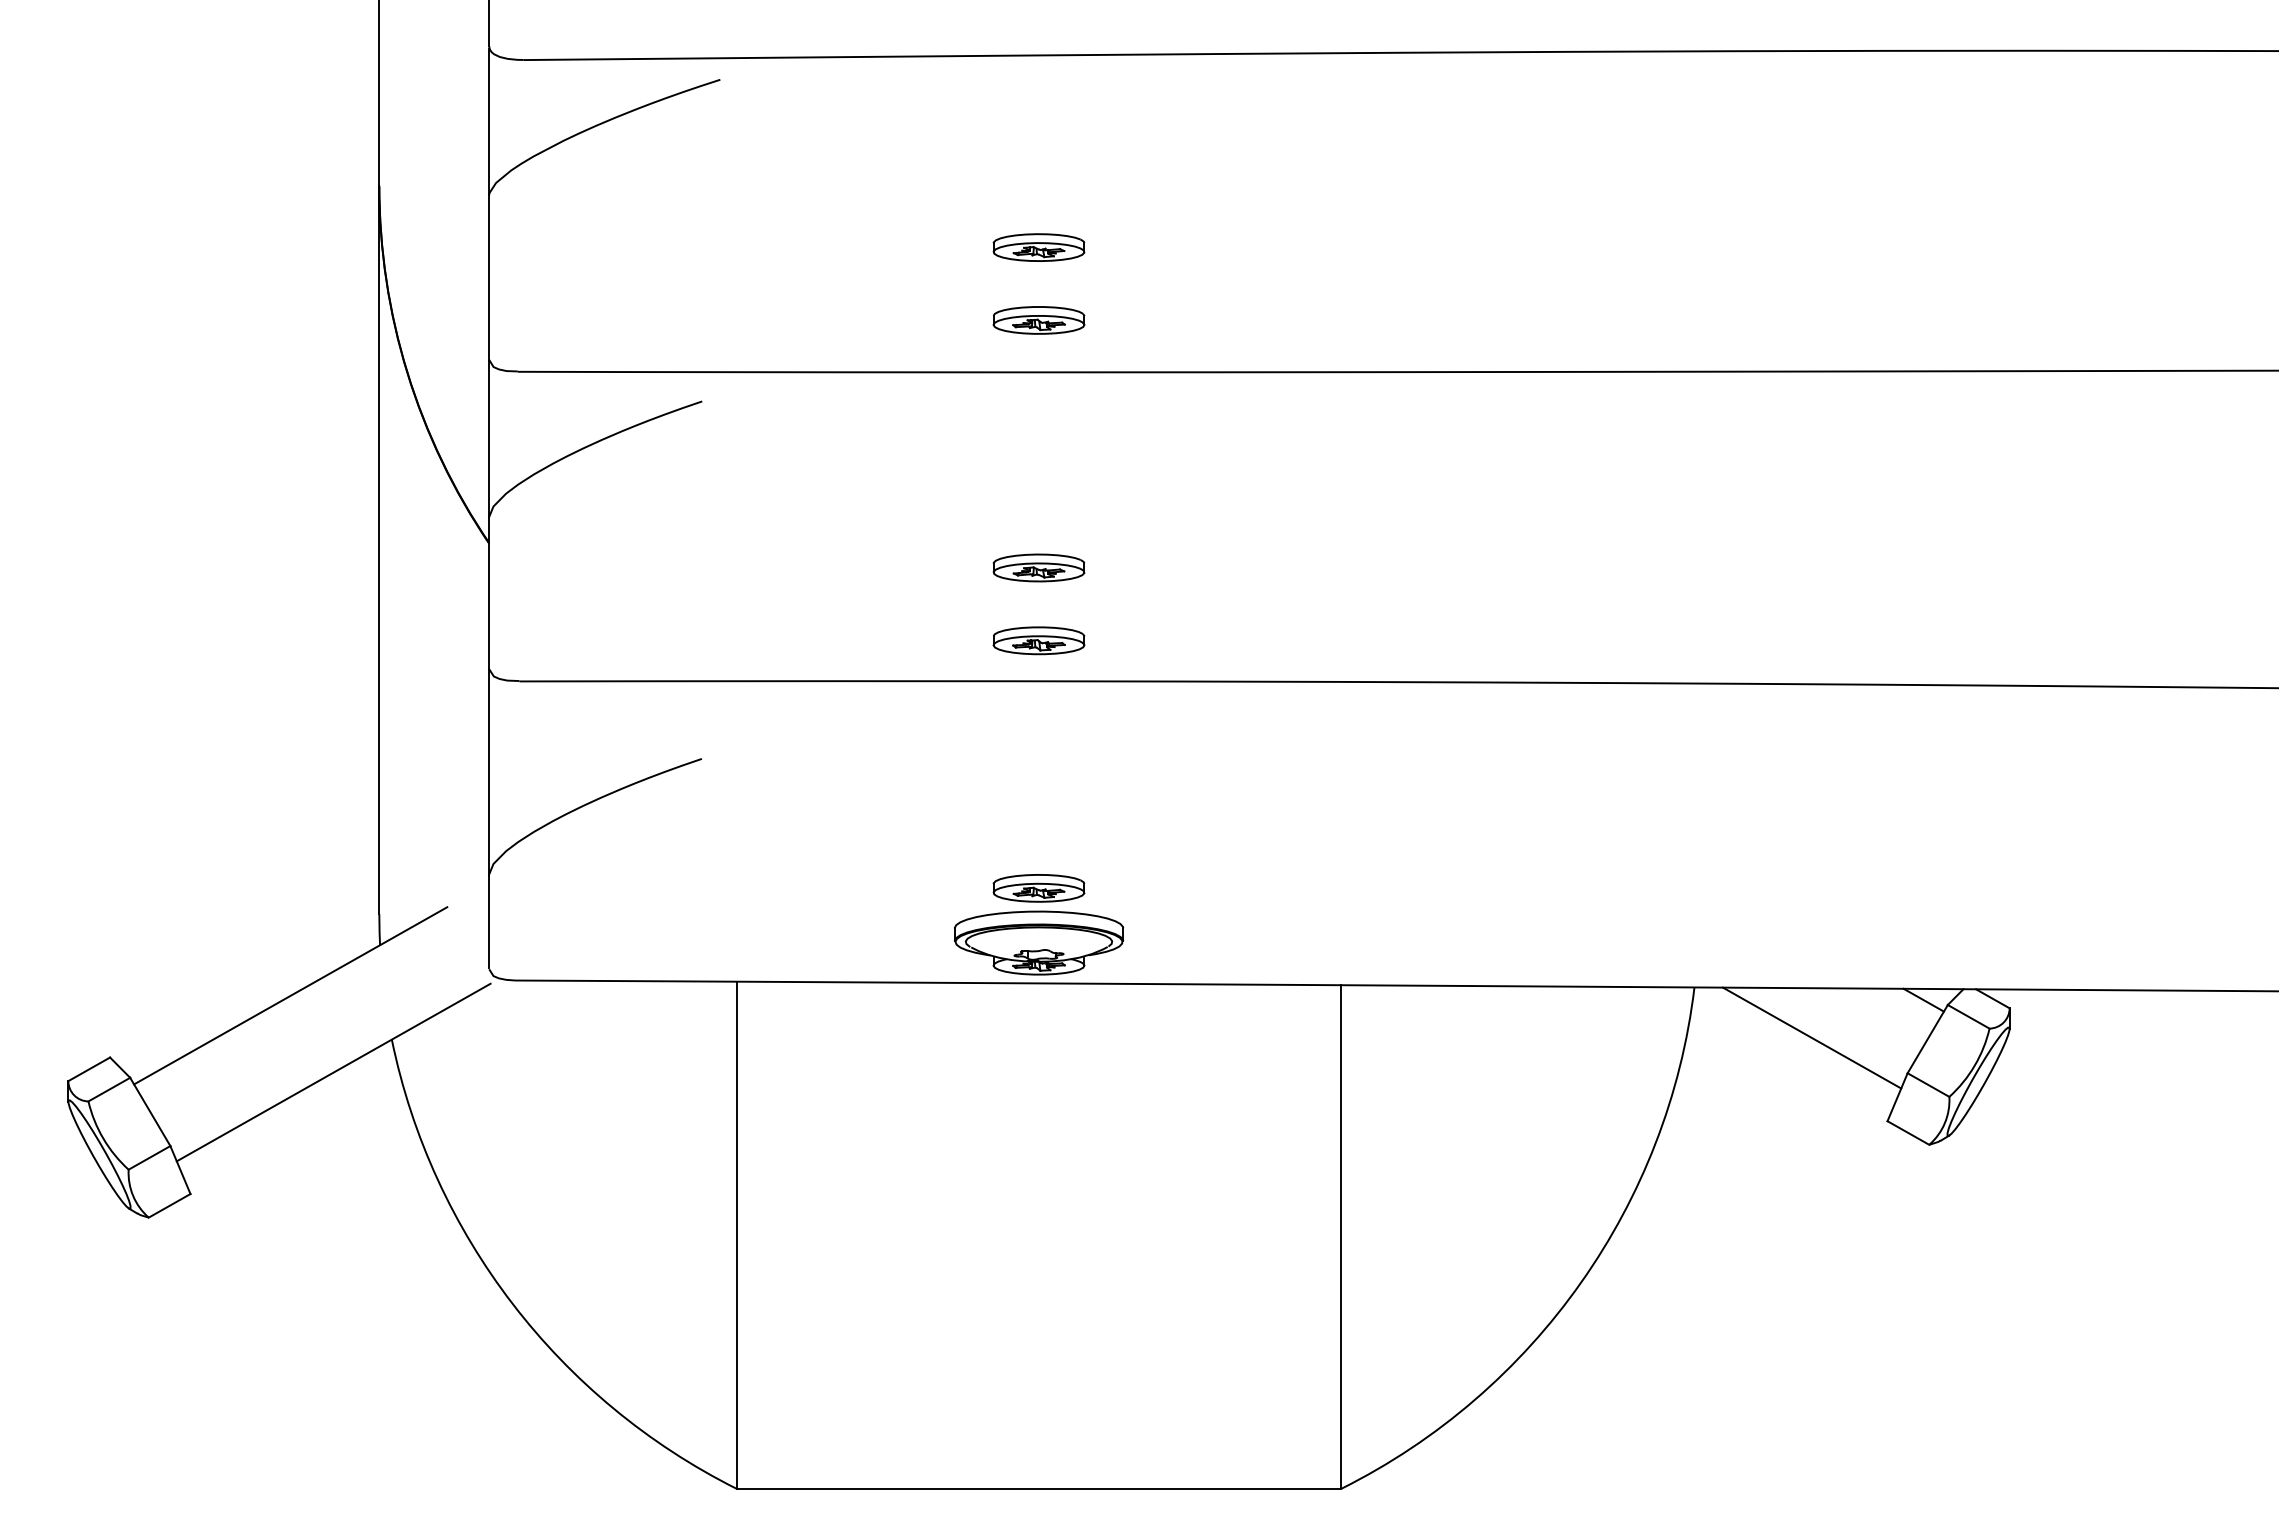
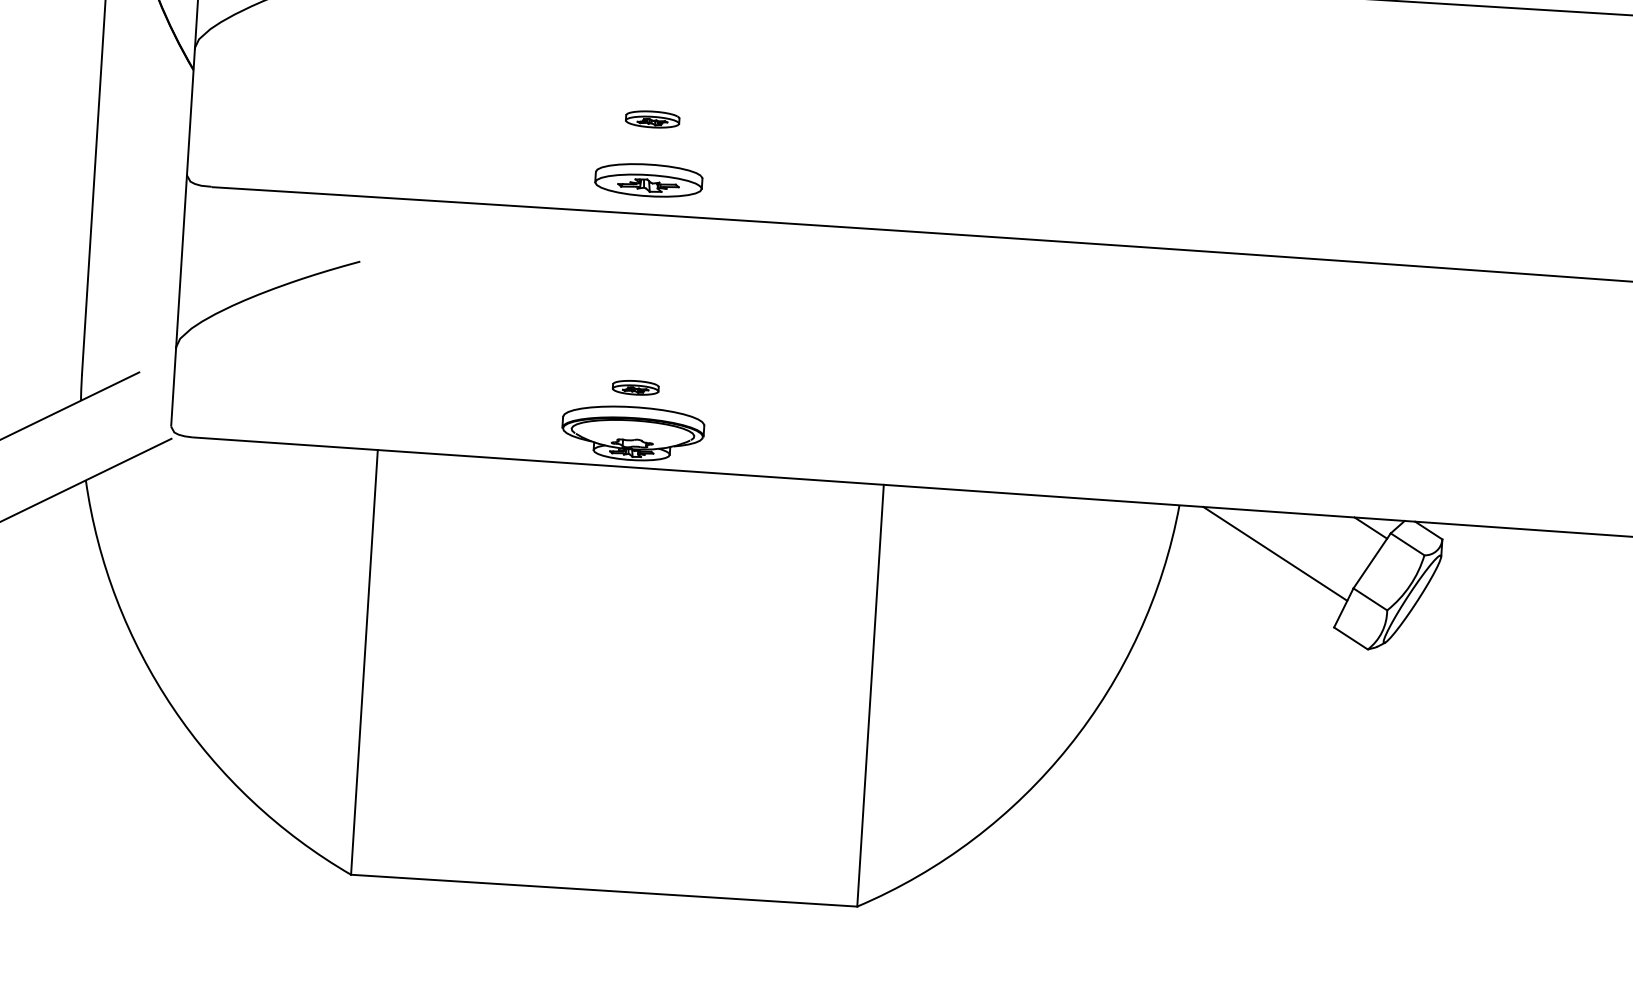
part: (1038, 567) -> (652, 119), size x0.7
part: (1038, 640) -> (648, 180), size x1.4
part: (1038, 888) -> (635, 387), size x0.6

